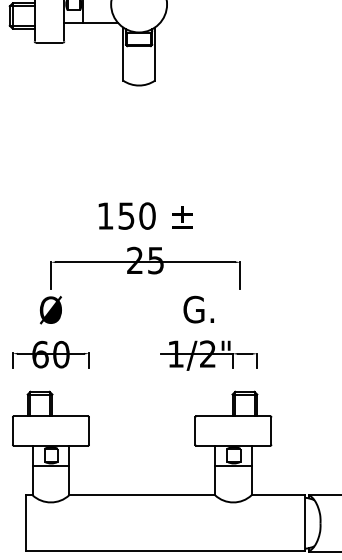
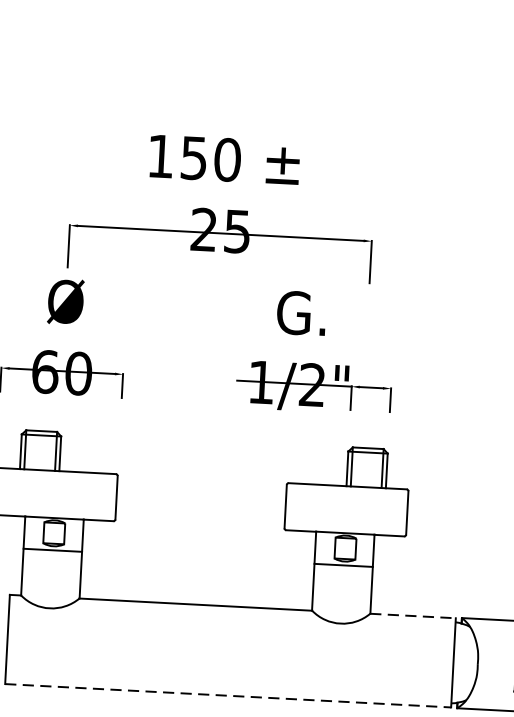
line: (278, 495) -> (413, 616), solid -> dashed
line: (165, 551) -> (228, 696), solid -> dashed

